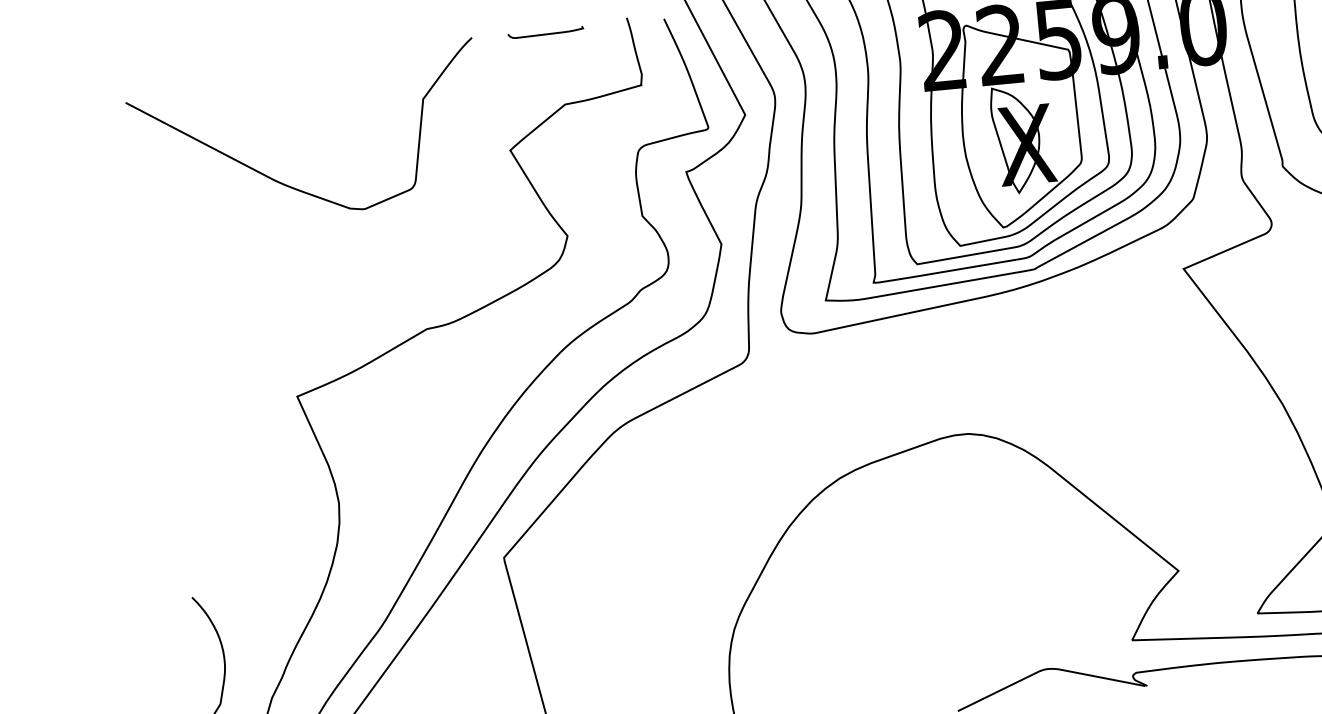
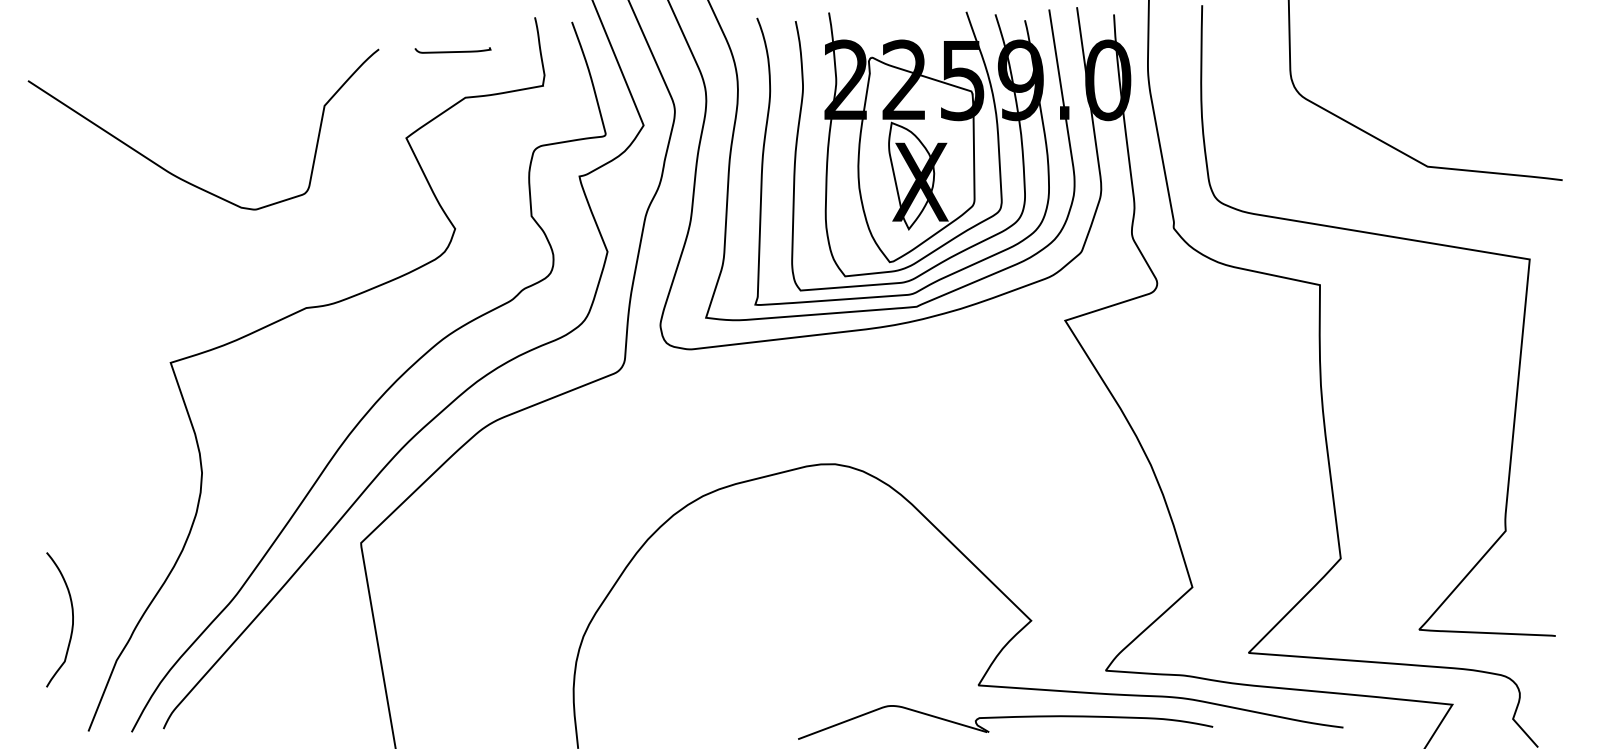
curve: (545, 33) -> (452, 51), moved
curve: (286, 184) -> (180, 177), moved

